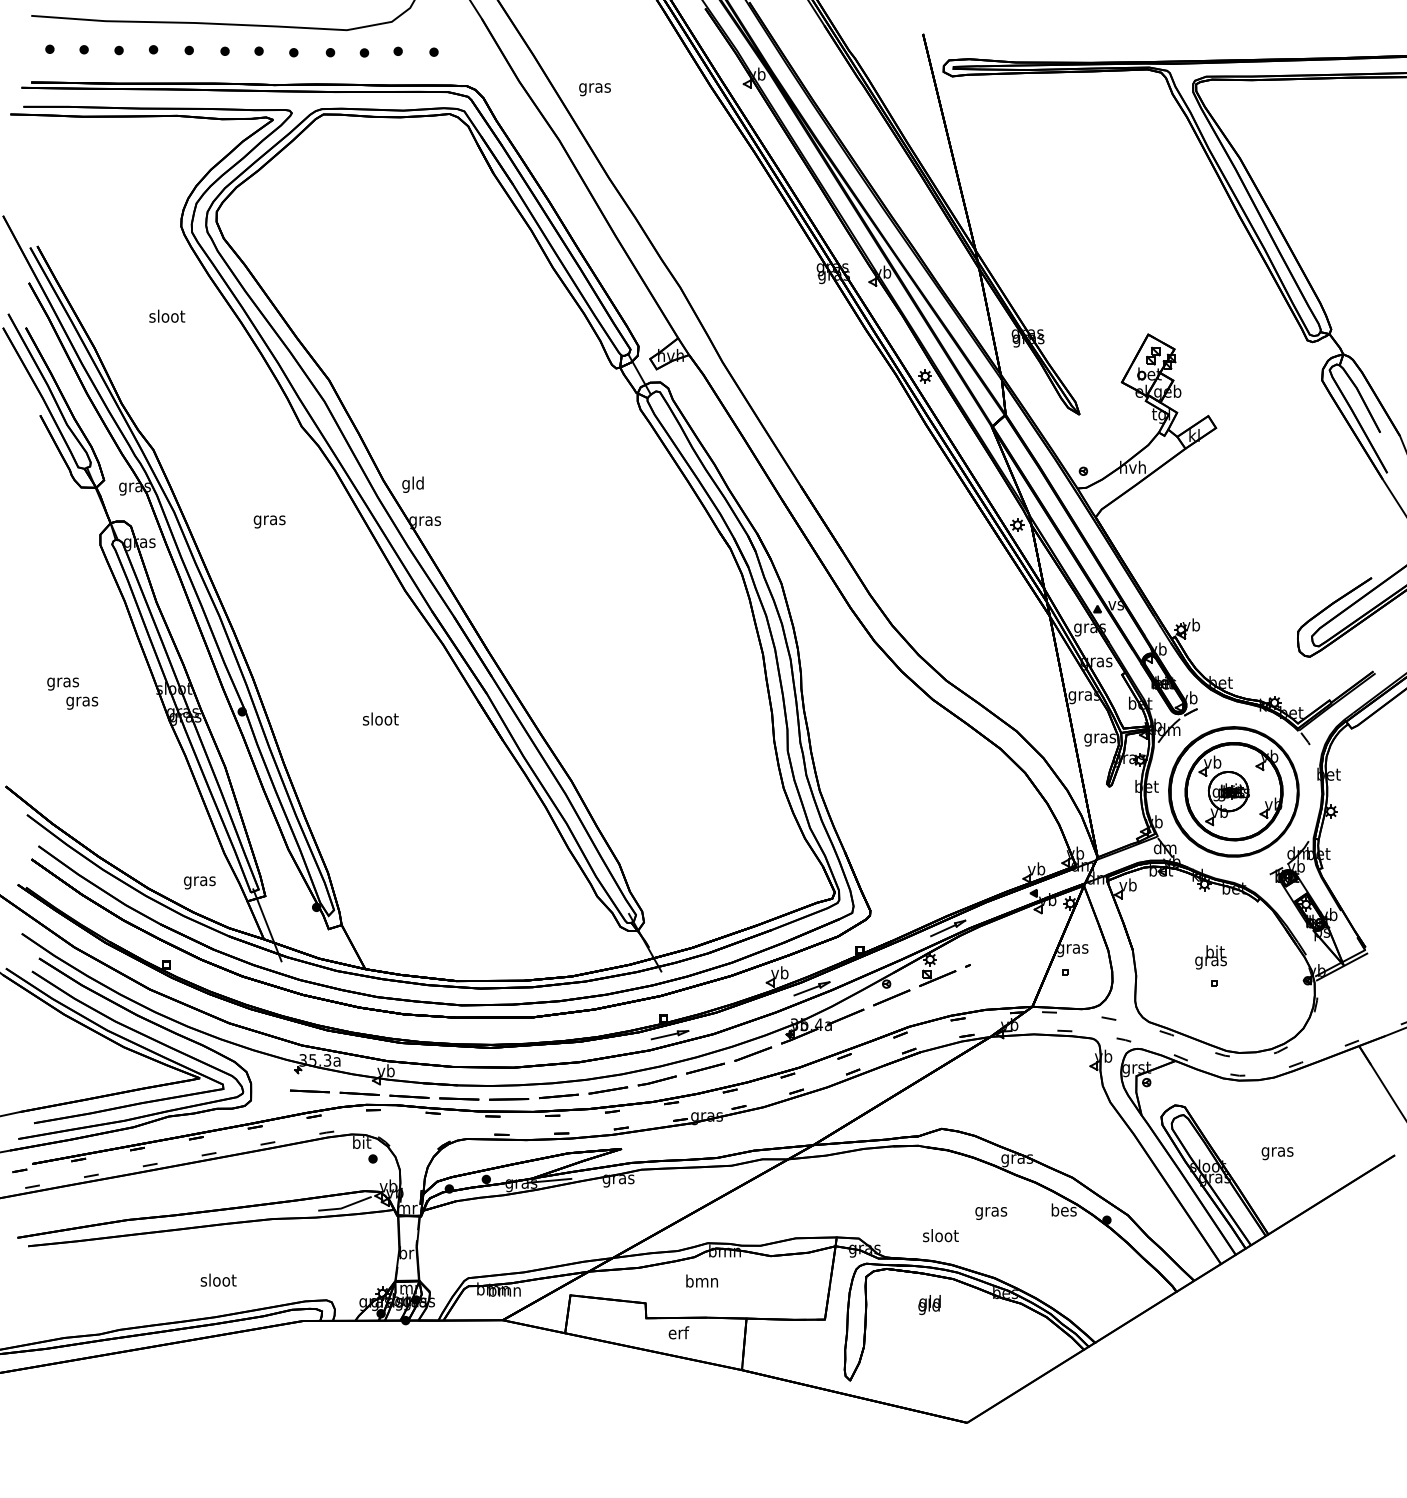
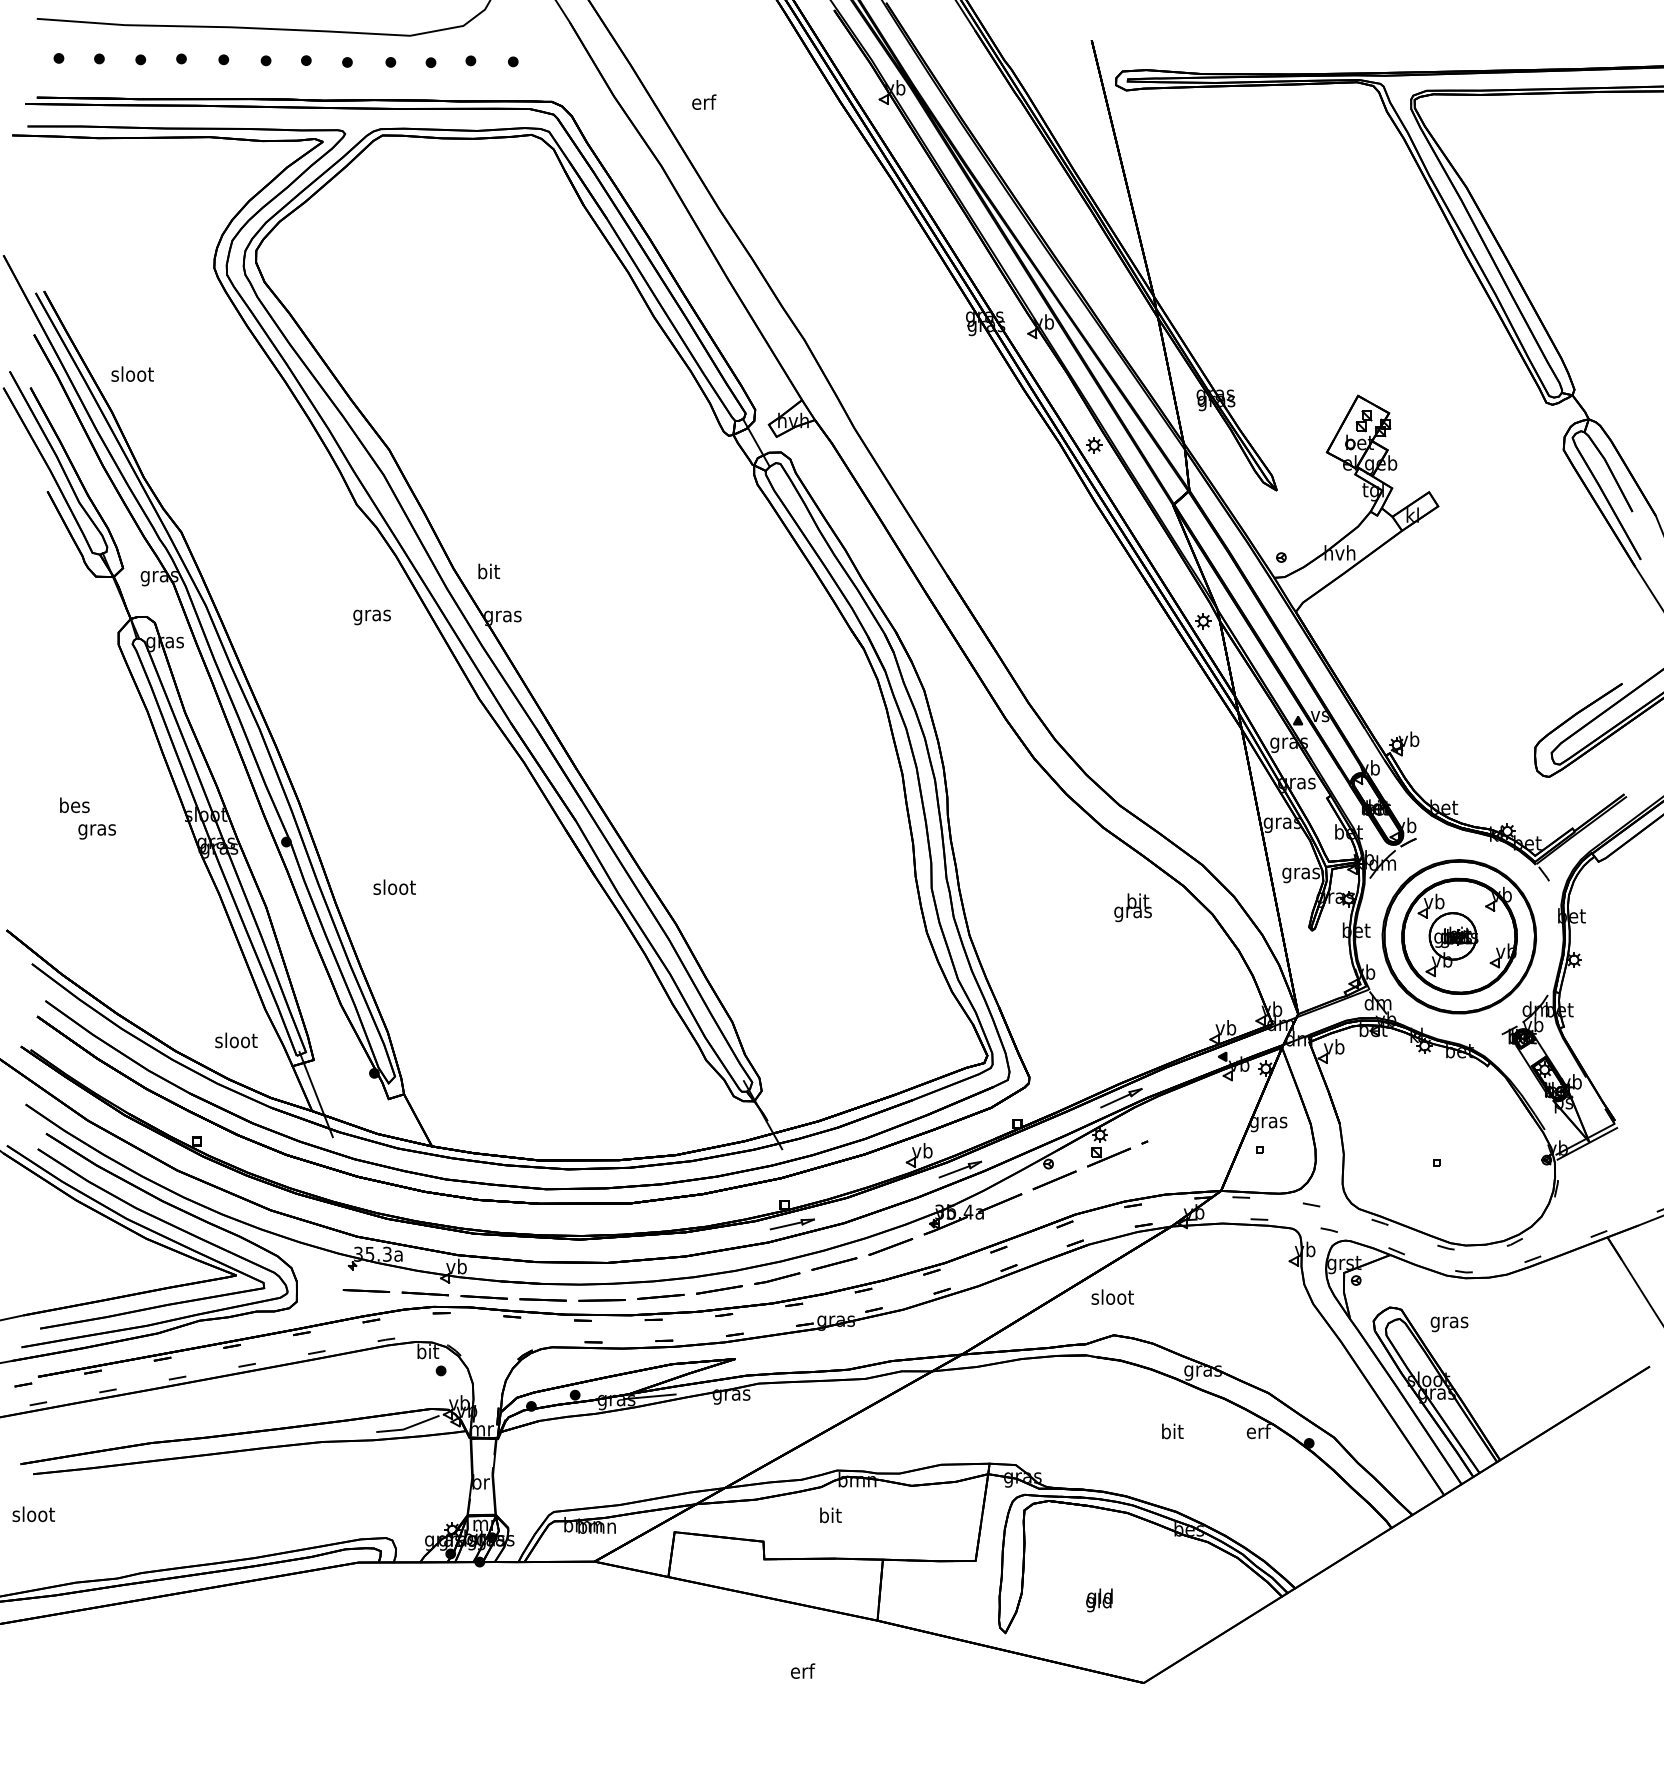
text: (594, 87) -> (703, 103), gras -> erf
text: (167, 315) -> (132, 373), moved
text: (412, 484) -> (487, 573), gld -> bit
text: (269, 521) -> (371, 616), moved
text: (62, 682) -> (73, 807), gras -> bes
text: (380, 718) -> (394, 886), moved
text: (199, 881) -> (235, 1042), gras -> sloot
text: (1210, 957) -> (1132, 907), moved
text: (1277, 1153) -> (1449, 1324), moved
text: (1063, 1209) -> (1257, 1430), bes -> erf
text: (991, 1211) -> (1172, 1433), gras -> bit
text: (940, 1235) -> (1112, 1297), moved
text: (218, 1279) -> (33, 1513), moved
text: (701, 1280) -> (829, 1514), bmn -> bit
text: (929, 1304) -> (1099, 1599), moved
text: (678, 1332) -> (802, 1670), moved

